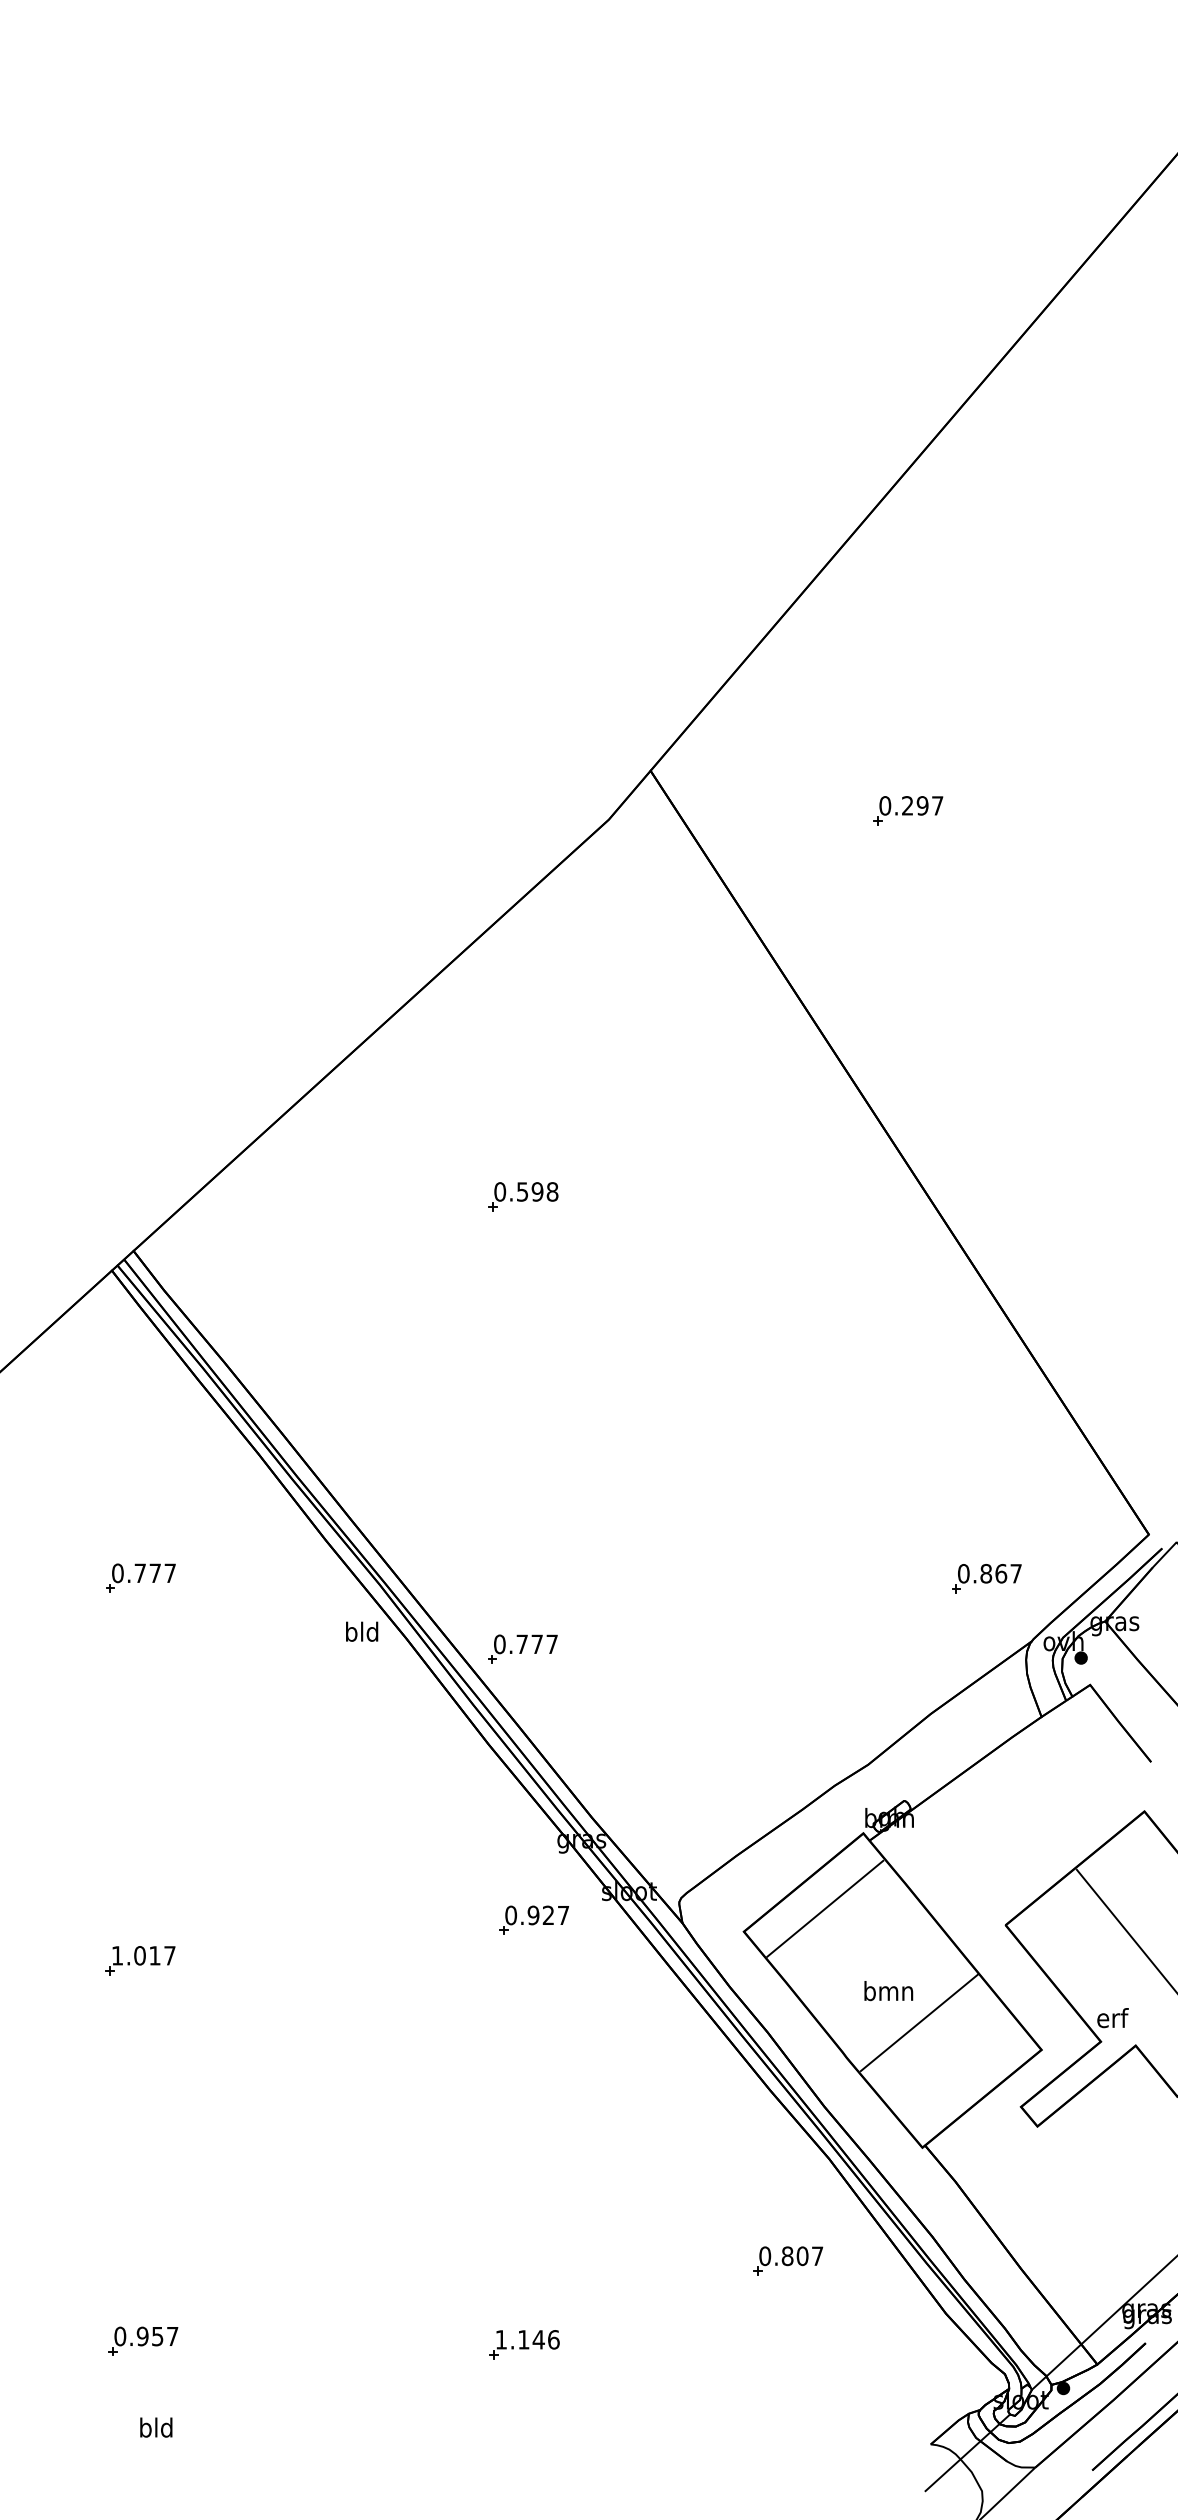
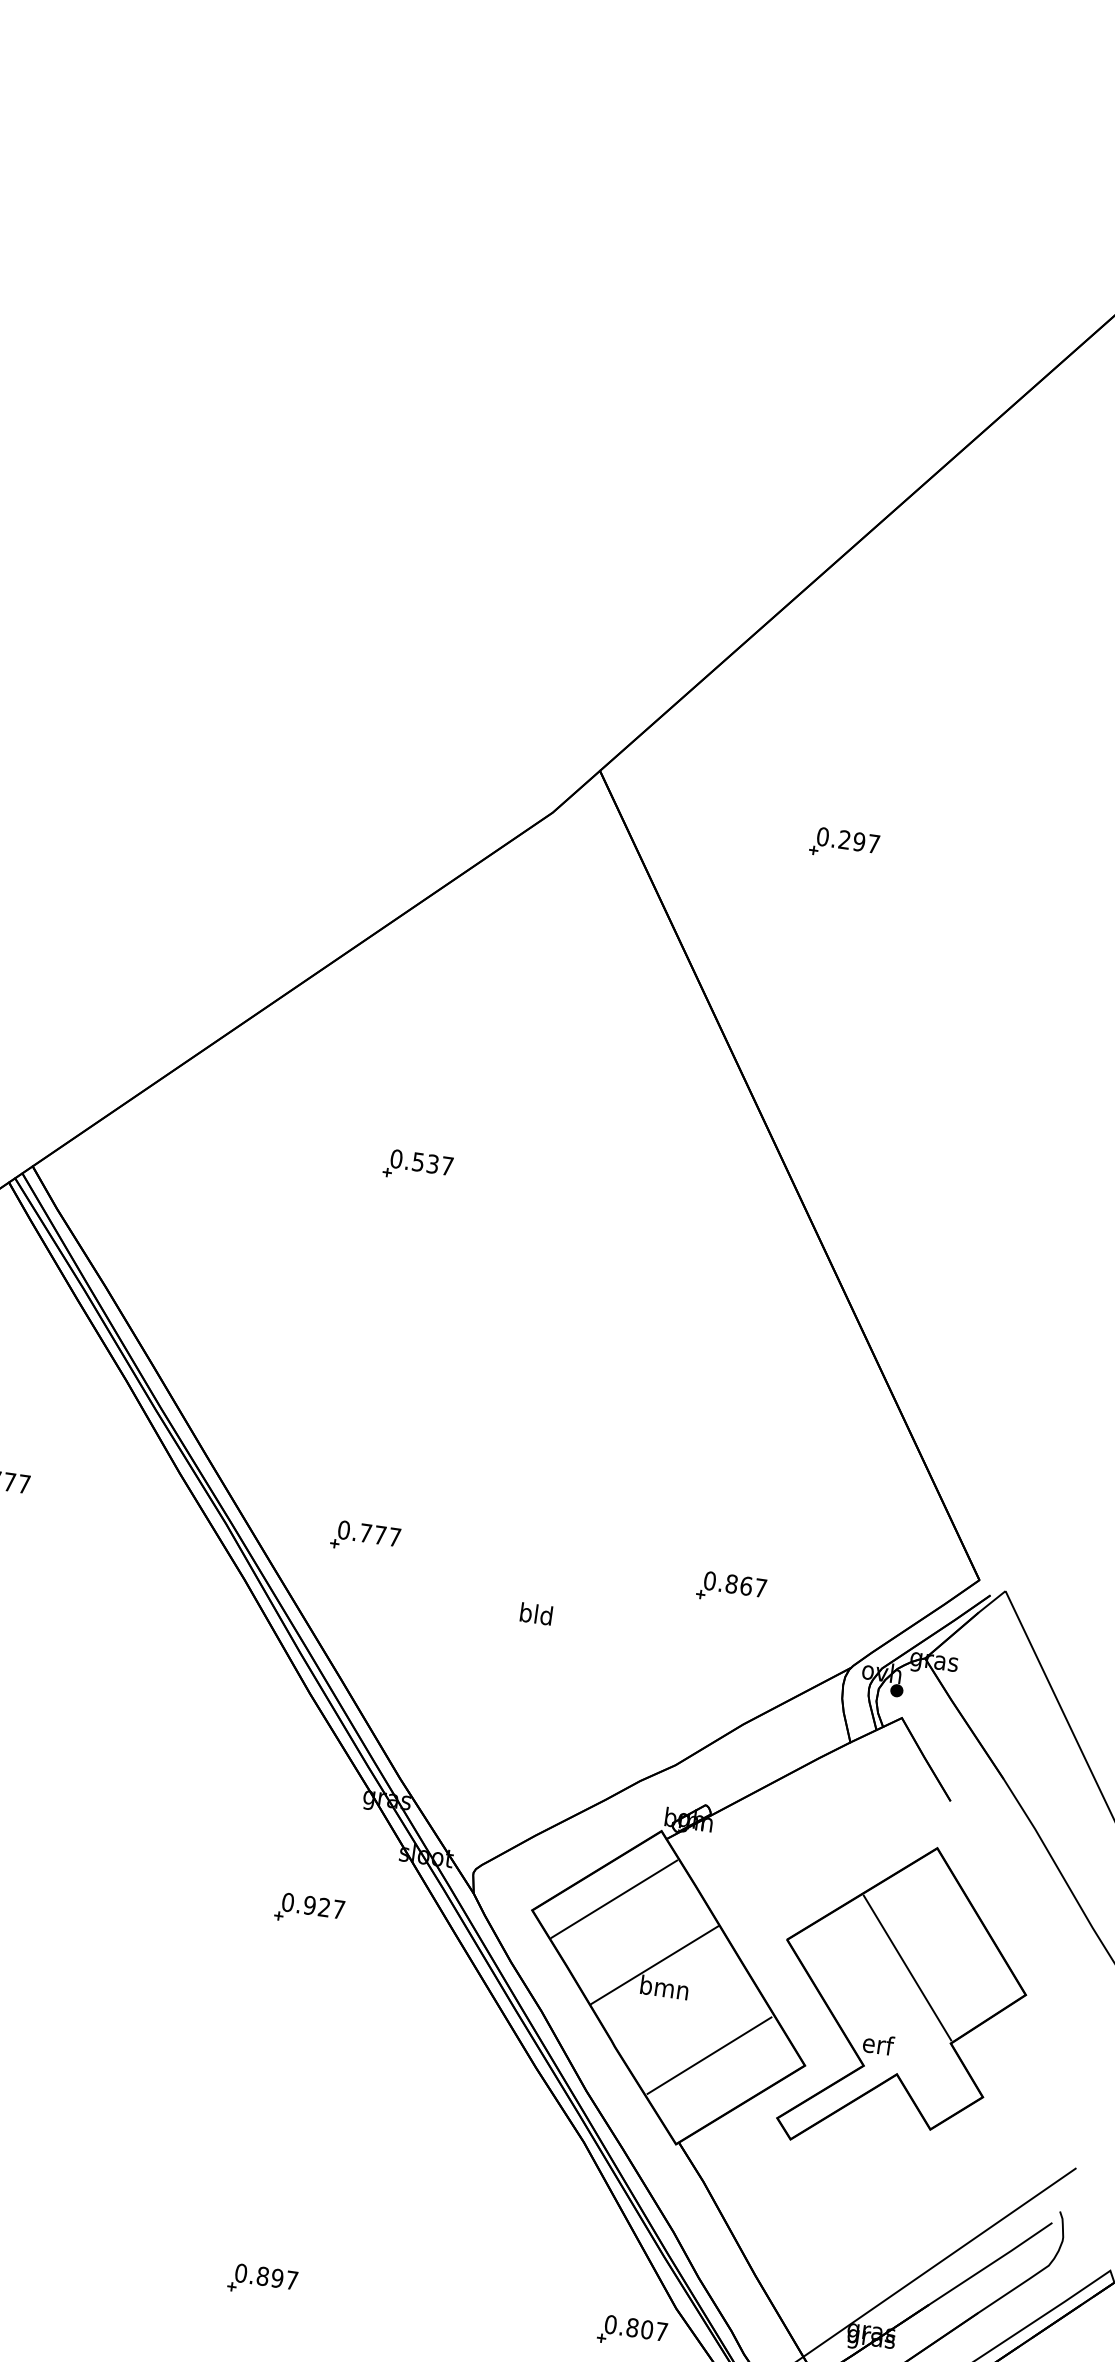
text: (544, 1191) -> (439, 1164), 0.598 -> 0.537
part: (986, 1578) -> (731, 1588), moved
text: (362, 1631) -> (536, 1613), moved
part: (522, 1648) -> (365, 1537), moved
part: (533, 1919) -> (309, 1909), moved
line: (919, 2022) -> (654, 1964), moved
line: (943, 2052) -> (709, 2054), added
part: (788, 2260) -> (632, 2332), moved
text: (527, 2339) -> (266, 2276), 1.146 -> 0.897

